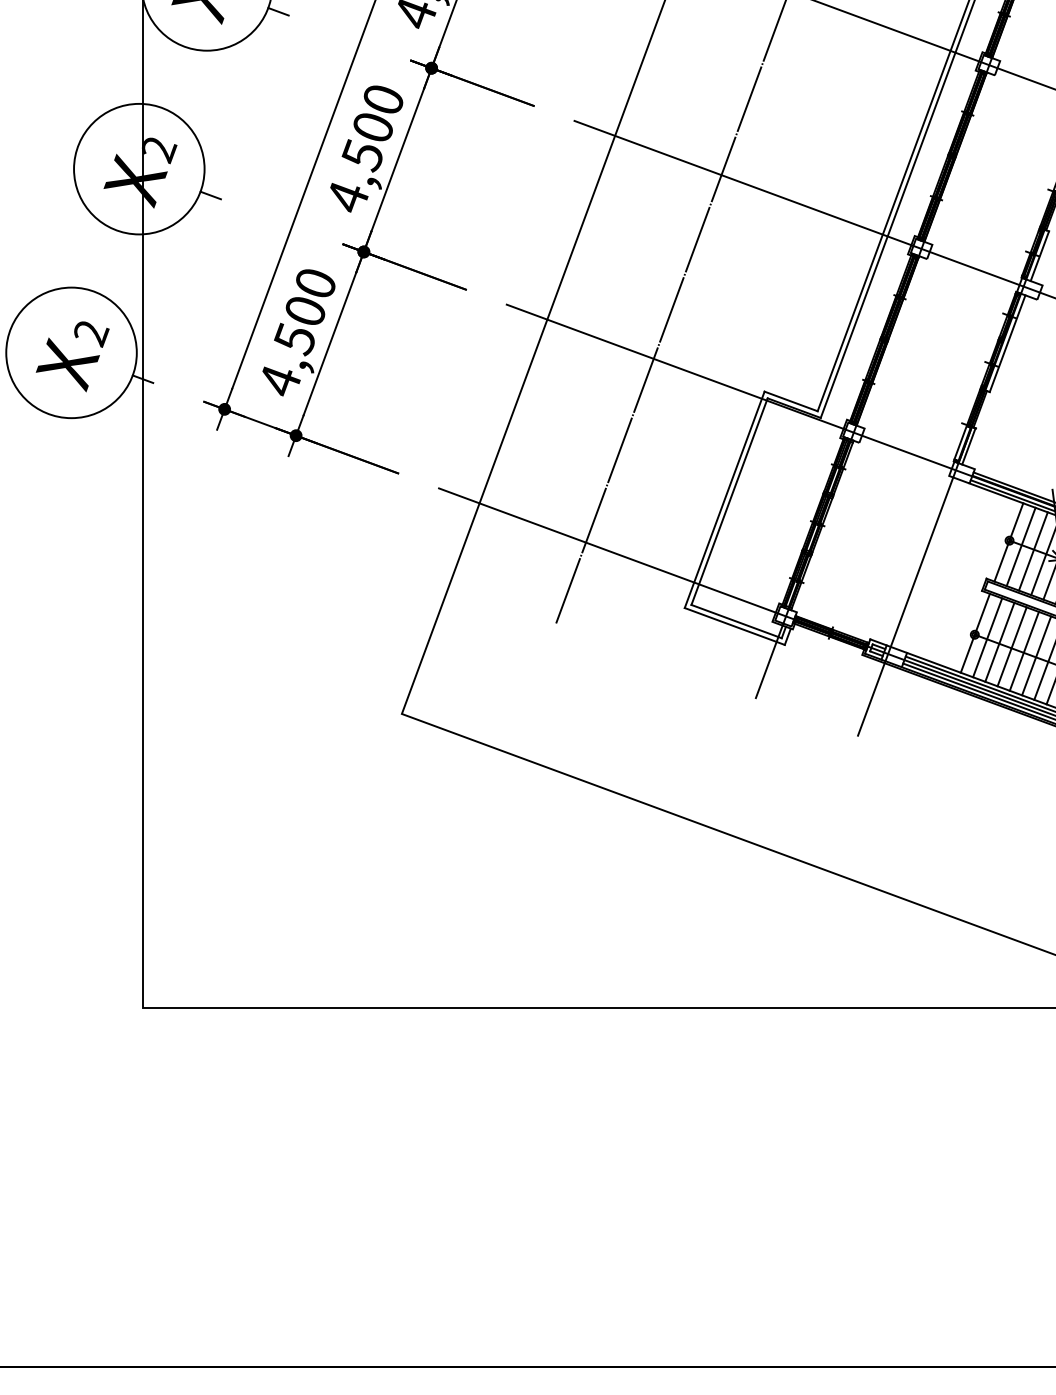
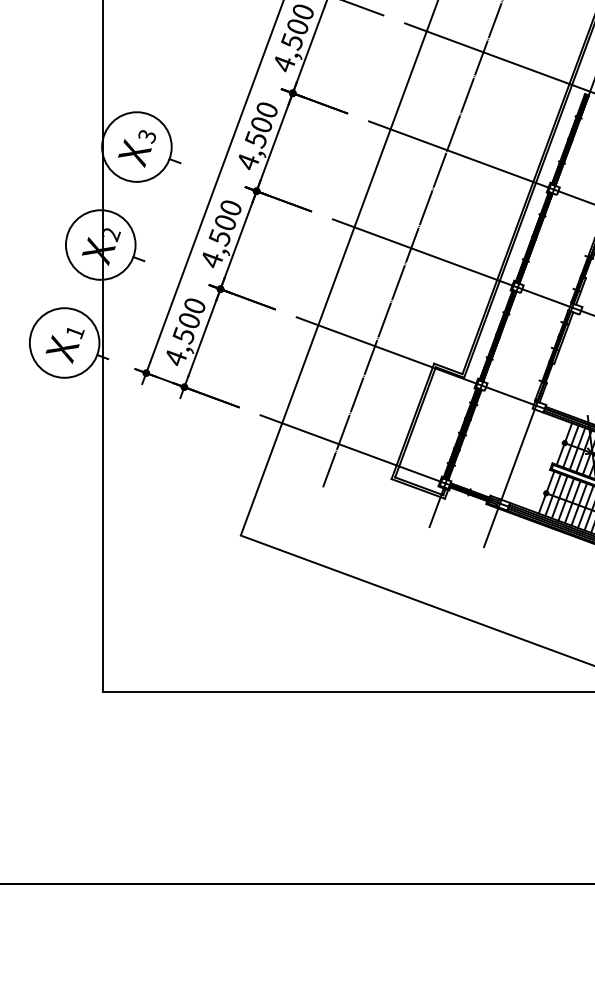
text: (91, 335) -> (75, 333), 2 -> 1

